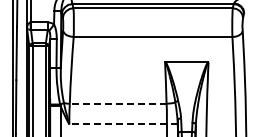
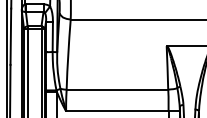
line: (117, 103) -> (116, 89), dashed -> solid
line: (122, 124) -> (121, 111), dashed -> solid

